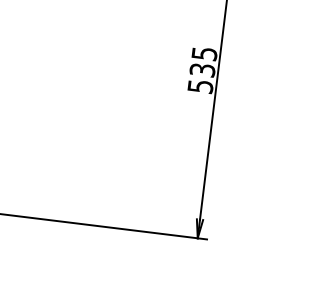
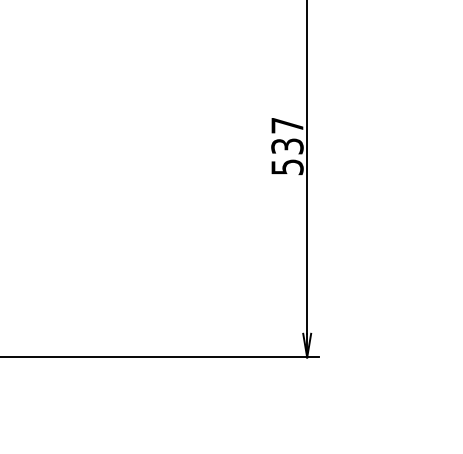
text: (204, 53) -> (287, 125), 535 -> 537

